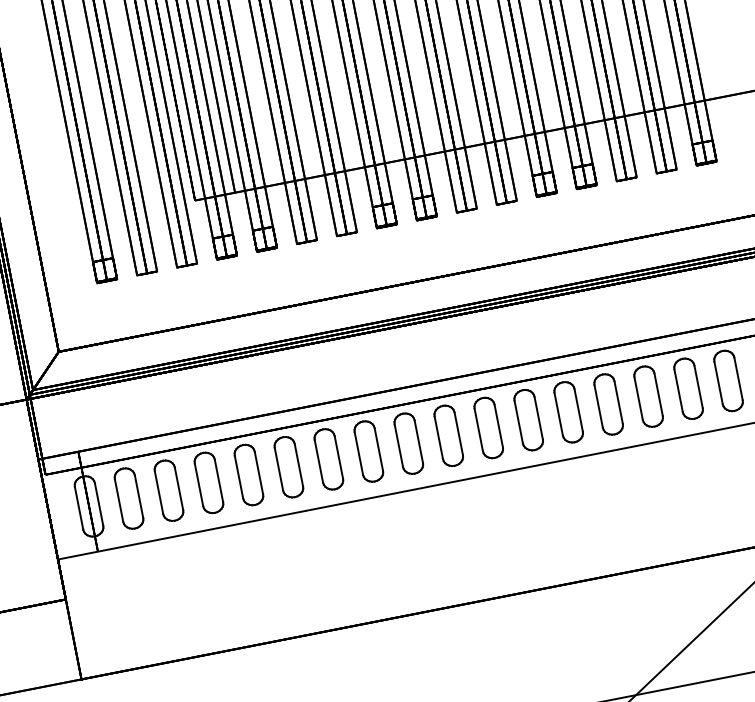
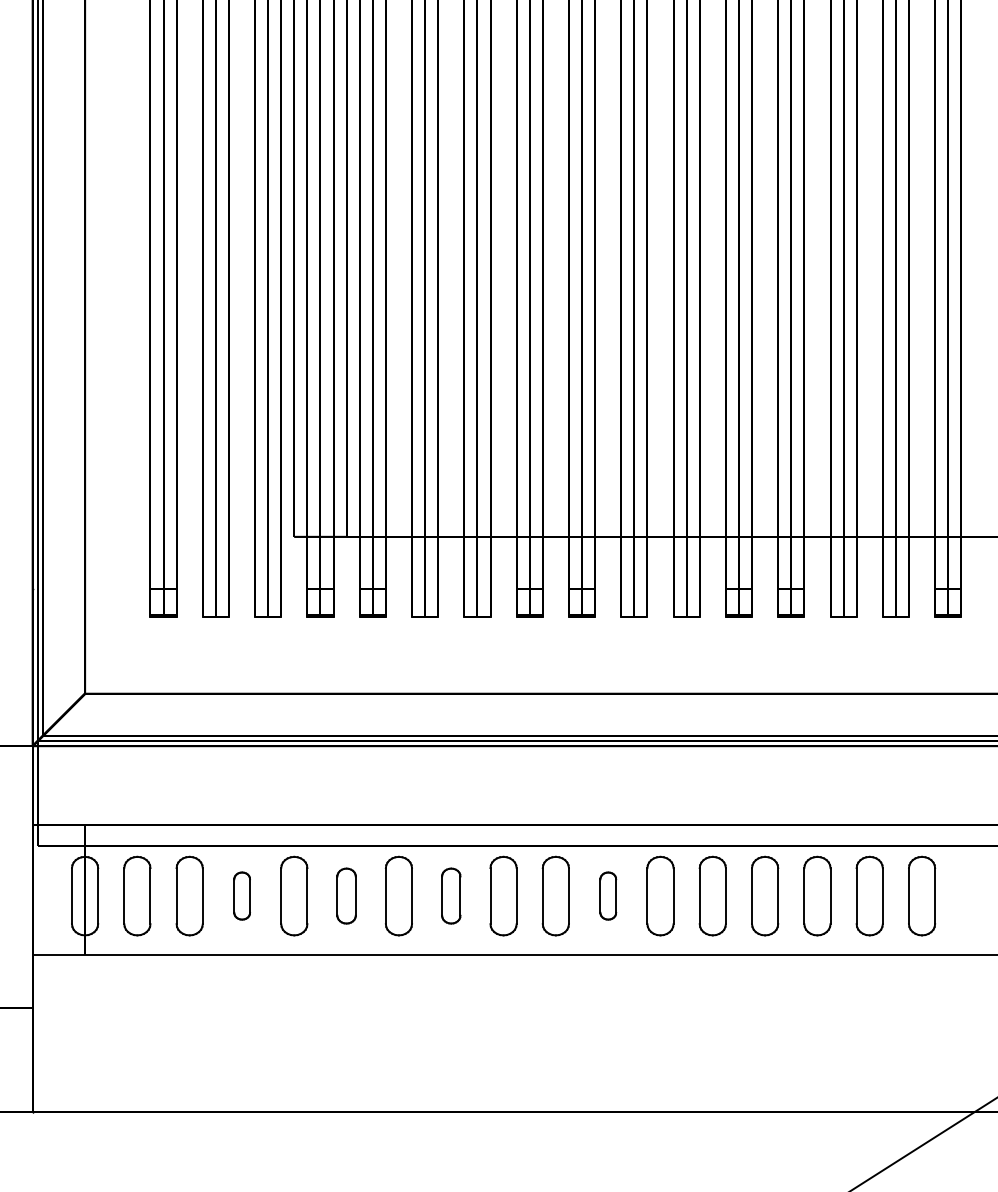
part: (488, 427) -> (608, 895), size x0.6
part: (368, 451) -> (451, 895), size x0.7
part: (288, 466) -> (346, 895), size x0.7
part: (209, 482) -> (242, 895), size x0.6

